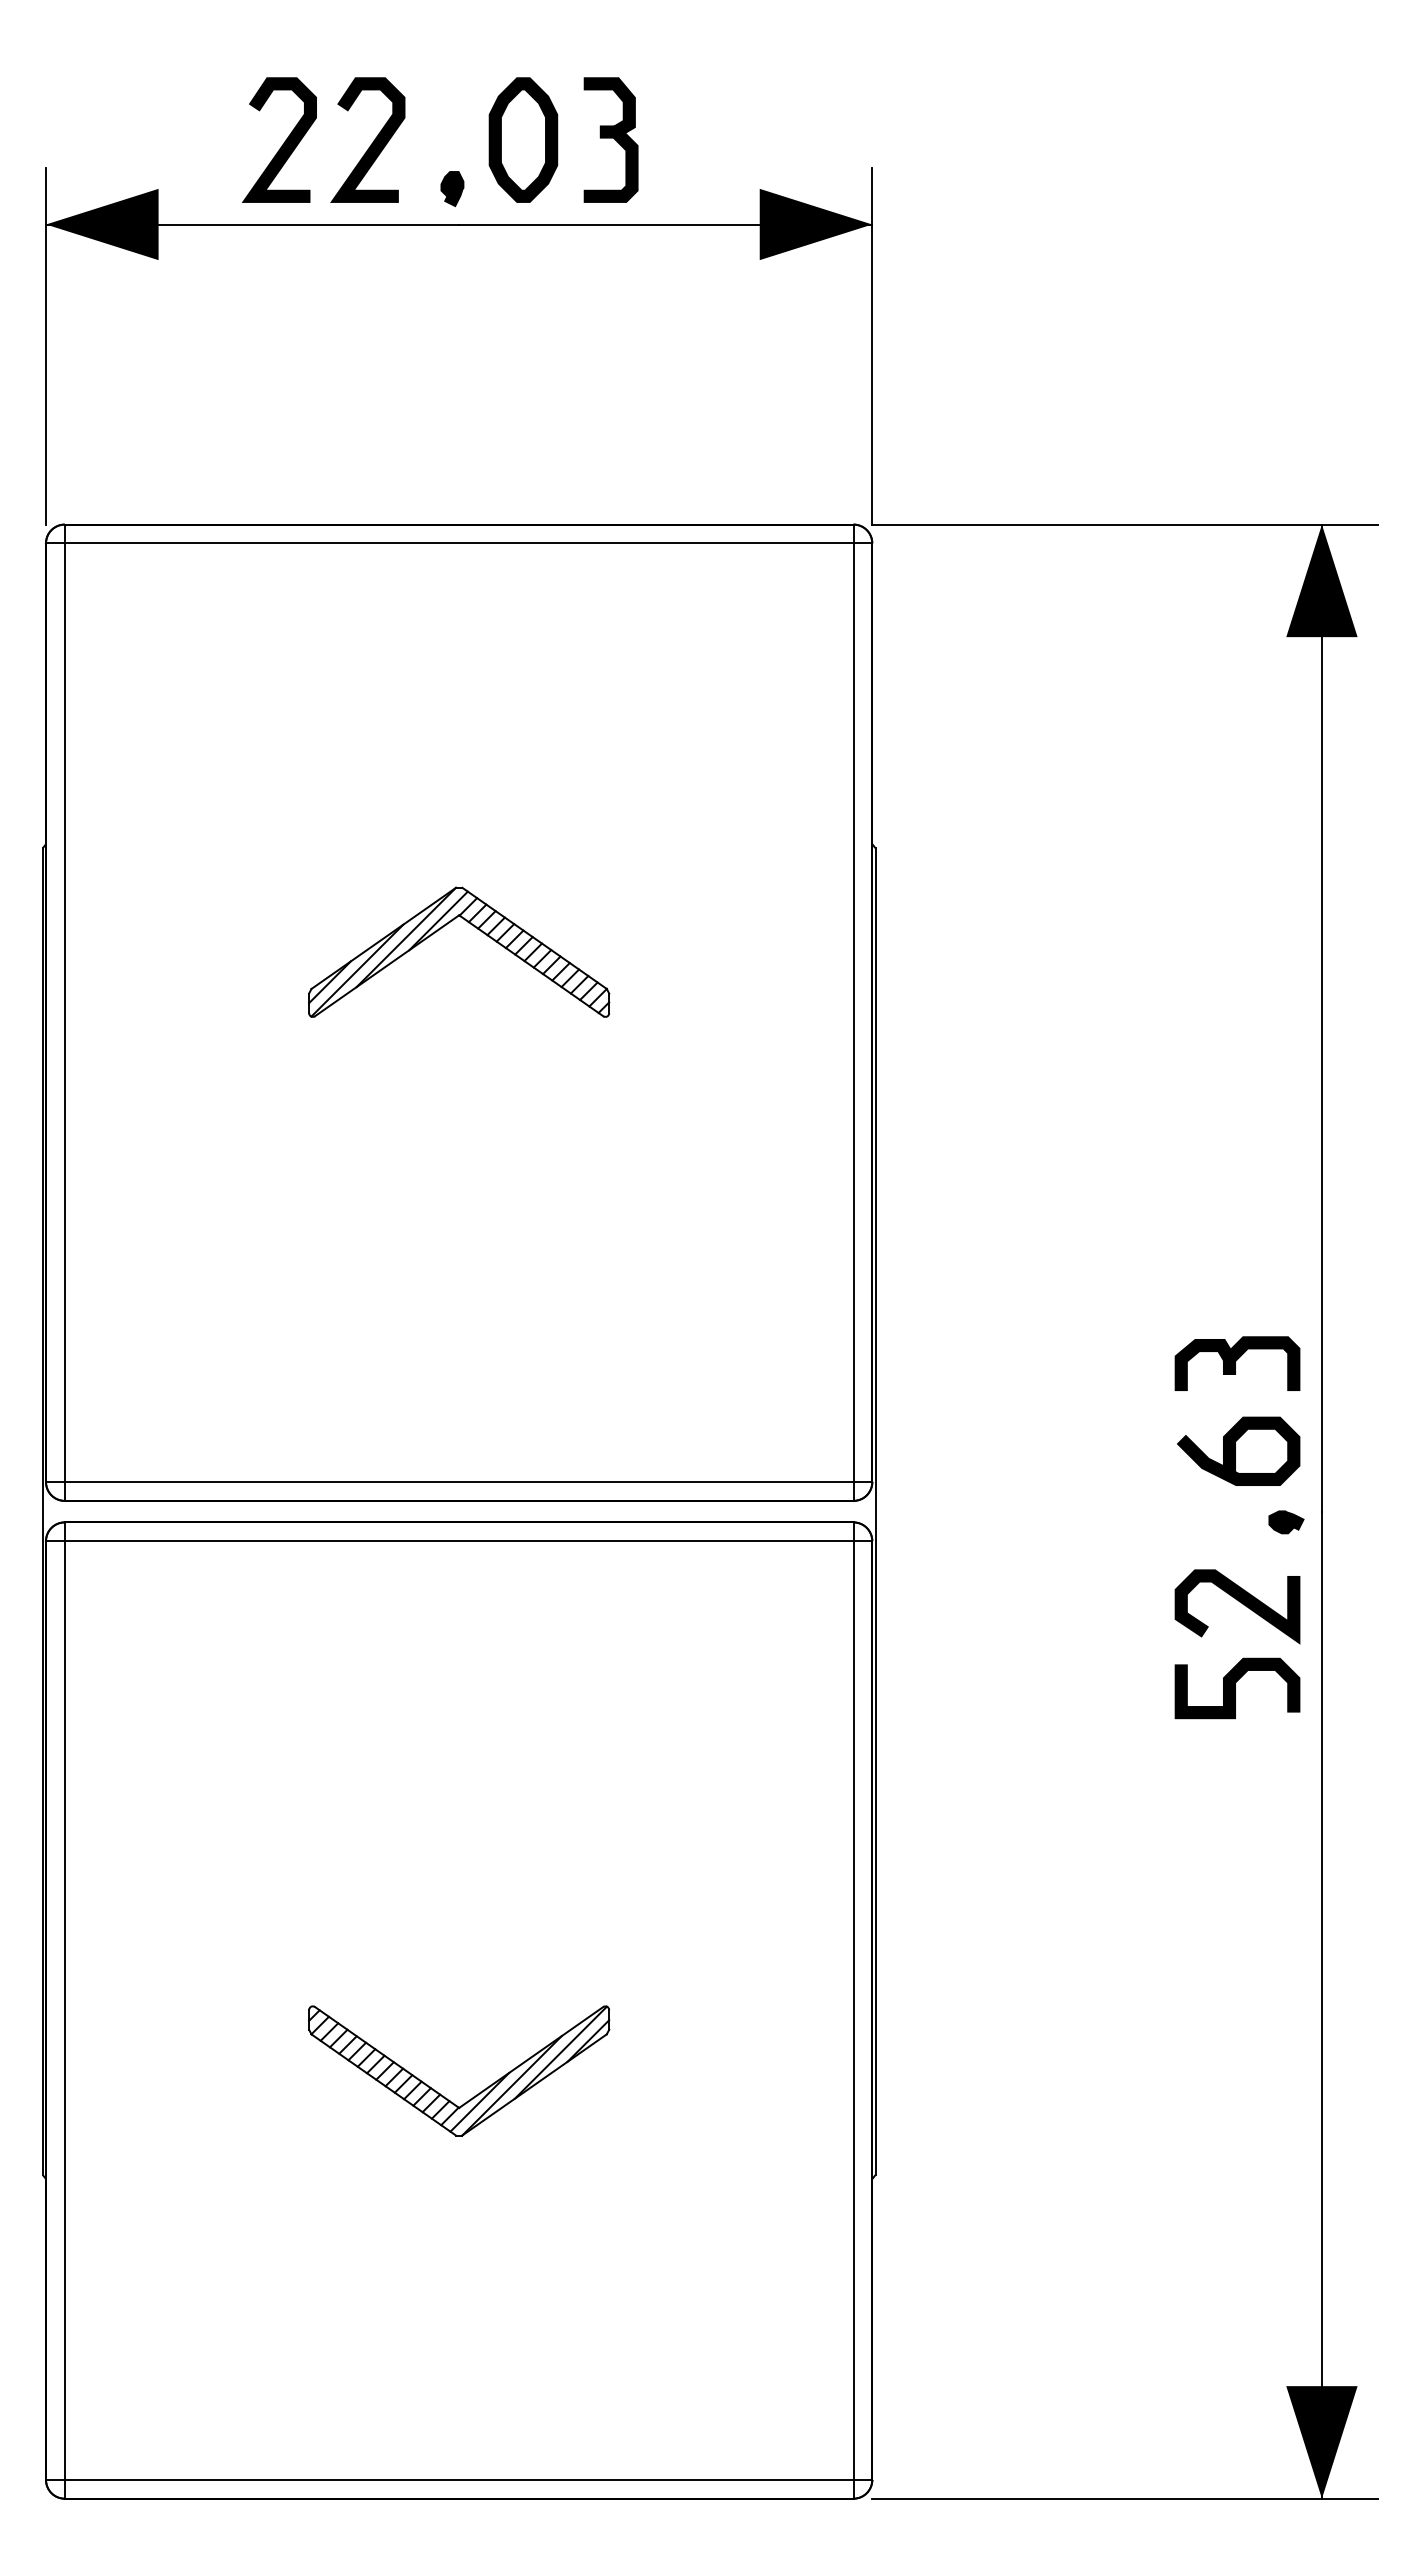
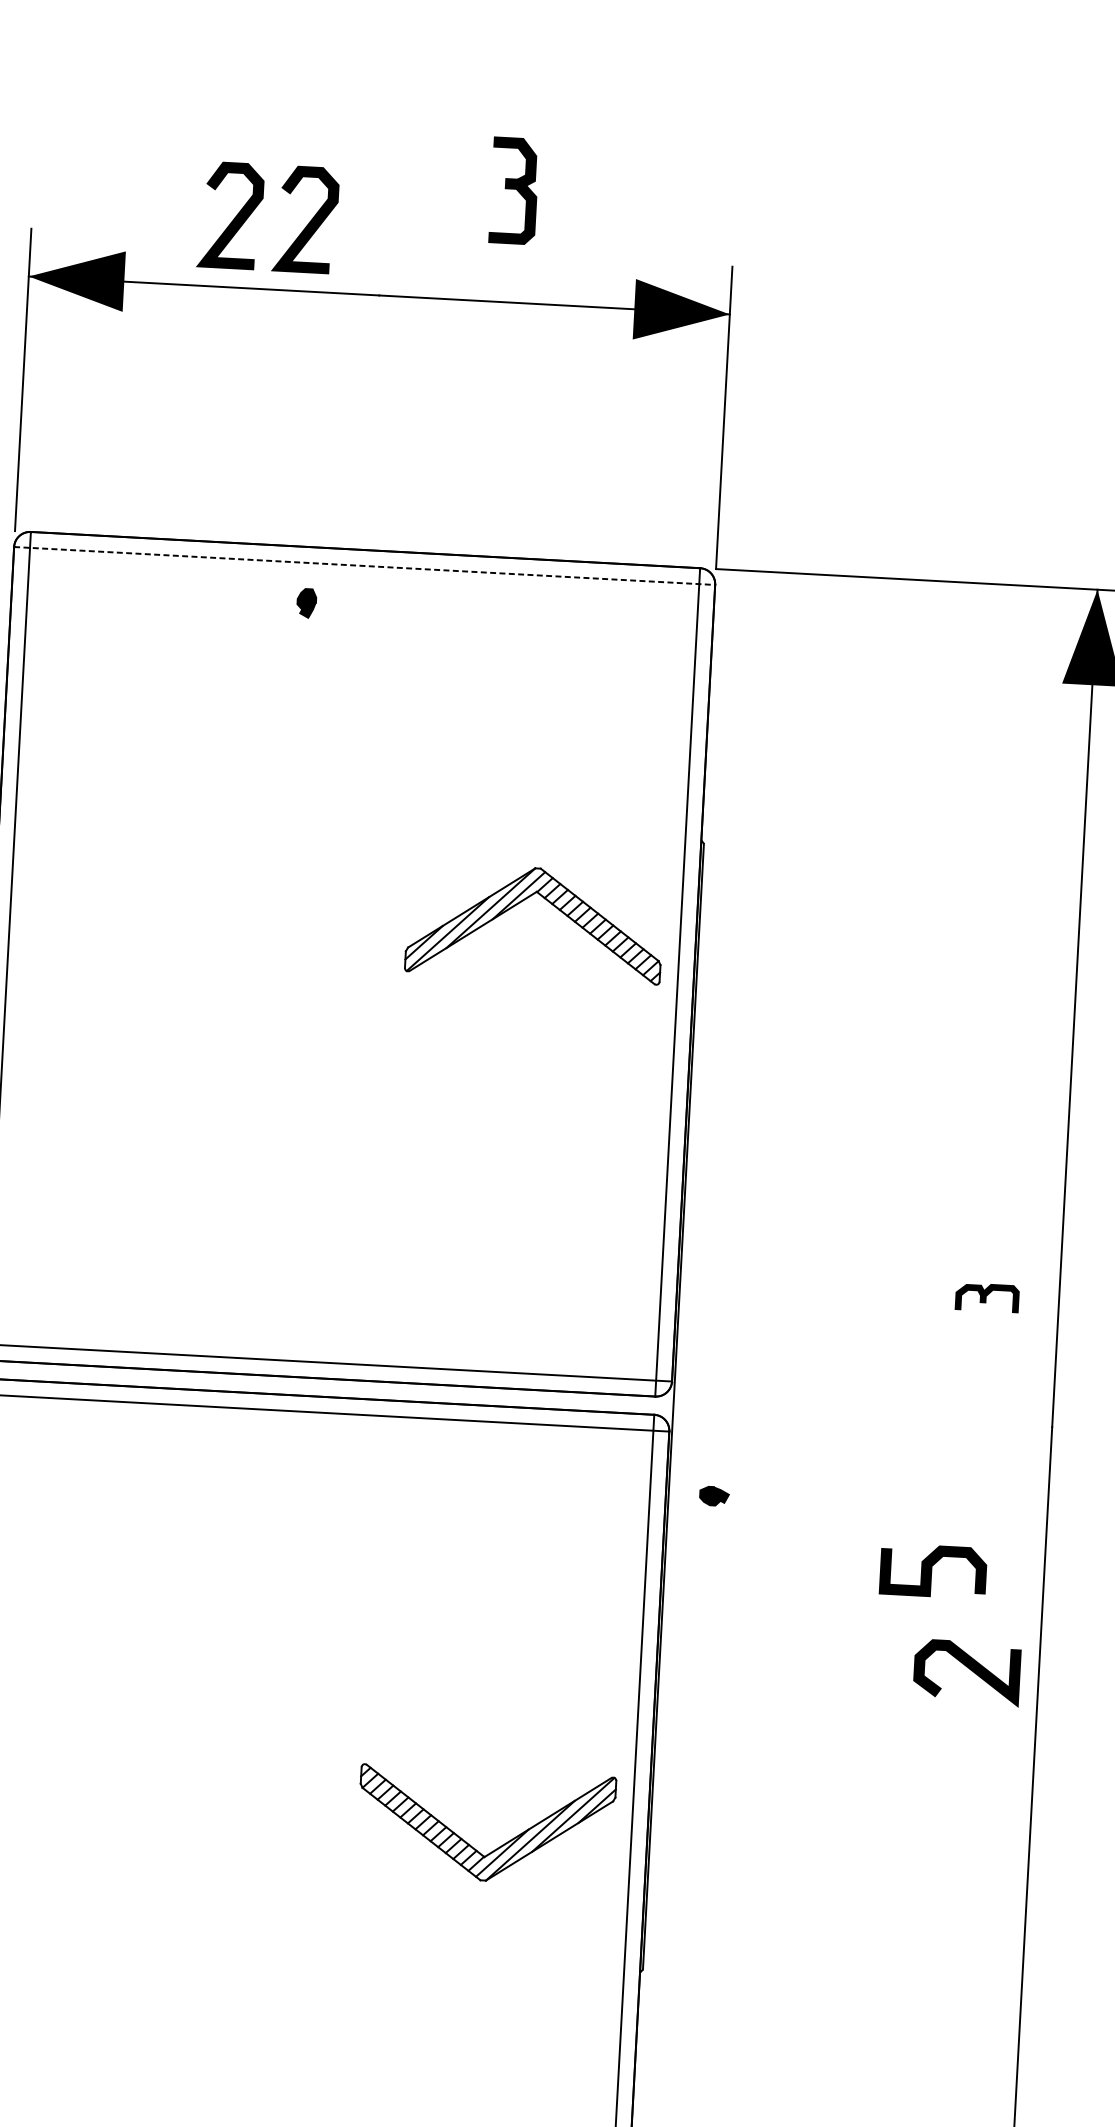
part: (523, 139) -> (437, 226), removed
part: (610, 139) -> (513, 190), moved
part: (452, 189) -> (306, 603), moved
line: (459, 543) -> (364, 566), solid -> dashed
part: (474, 927) -> (549, 902), moved
part: (1237, 1363) -> (987, 1297), size x0.6
curve: (1235, 1450) -> (981, 1371), removed
part: (1286, 1522) -> (714, 1496), moved
curve: (1239, 1602) -> (968, 1669), moved
curve: (1235, 1688) -> (931, 1571), moved
part: (476, 2094) -> (499, 1846), moved

